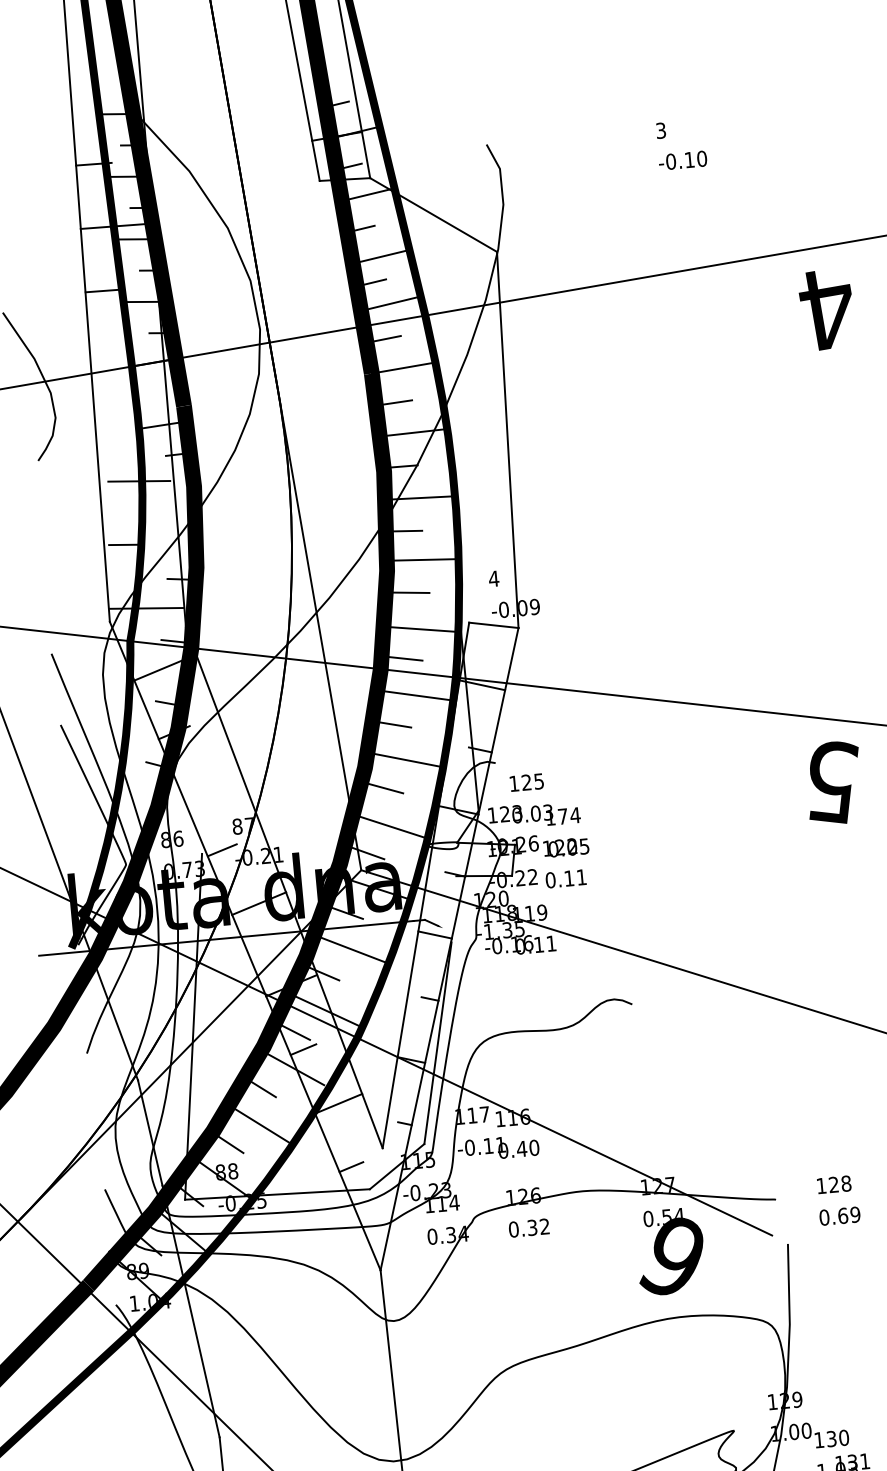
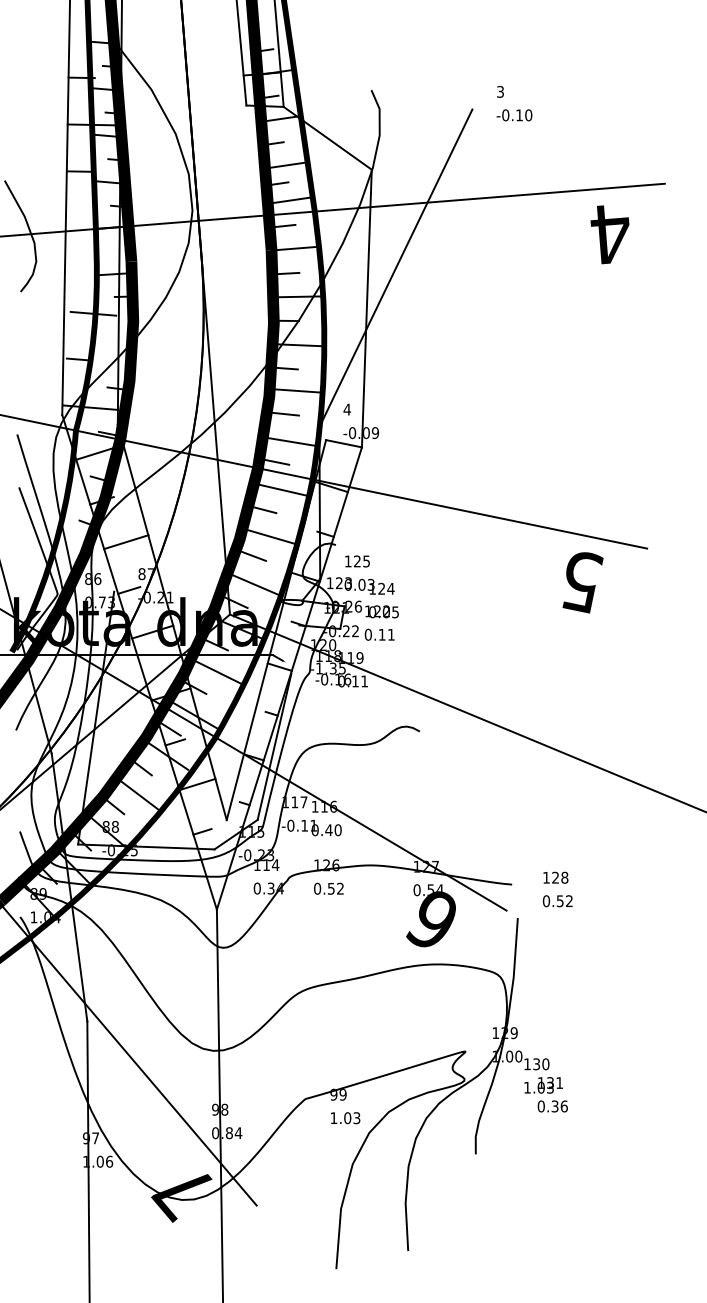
line: (541, 382) -> (395, 268), added
line: (212, 785) -> (126, 542), added
text: (562, 816) -> (381, 588), 174 -> 124
text: (848, 1215) -> (564, 901), 0.69 -> 0.52
text: (532, 1226) -> (331, 887), 0.32 -> 0.52

